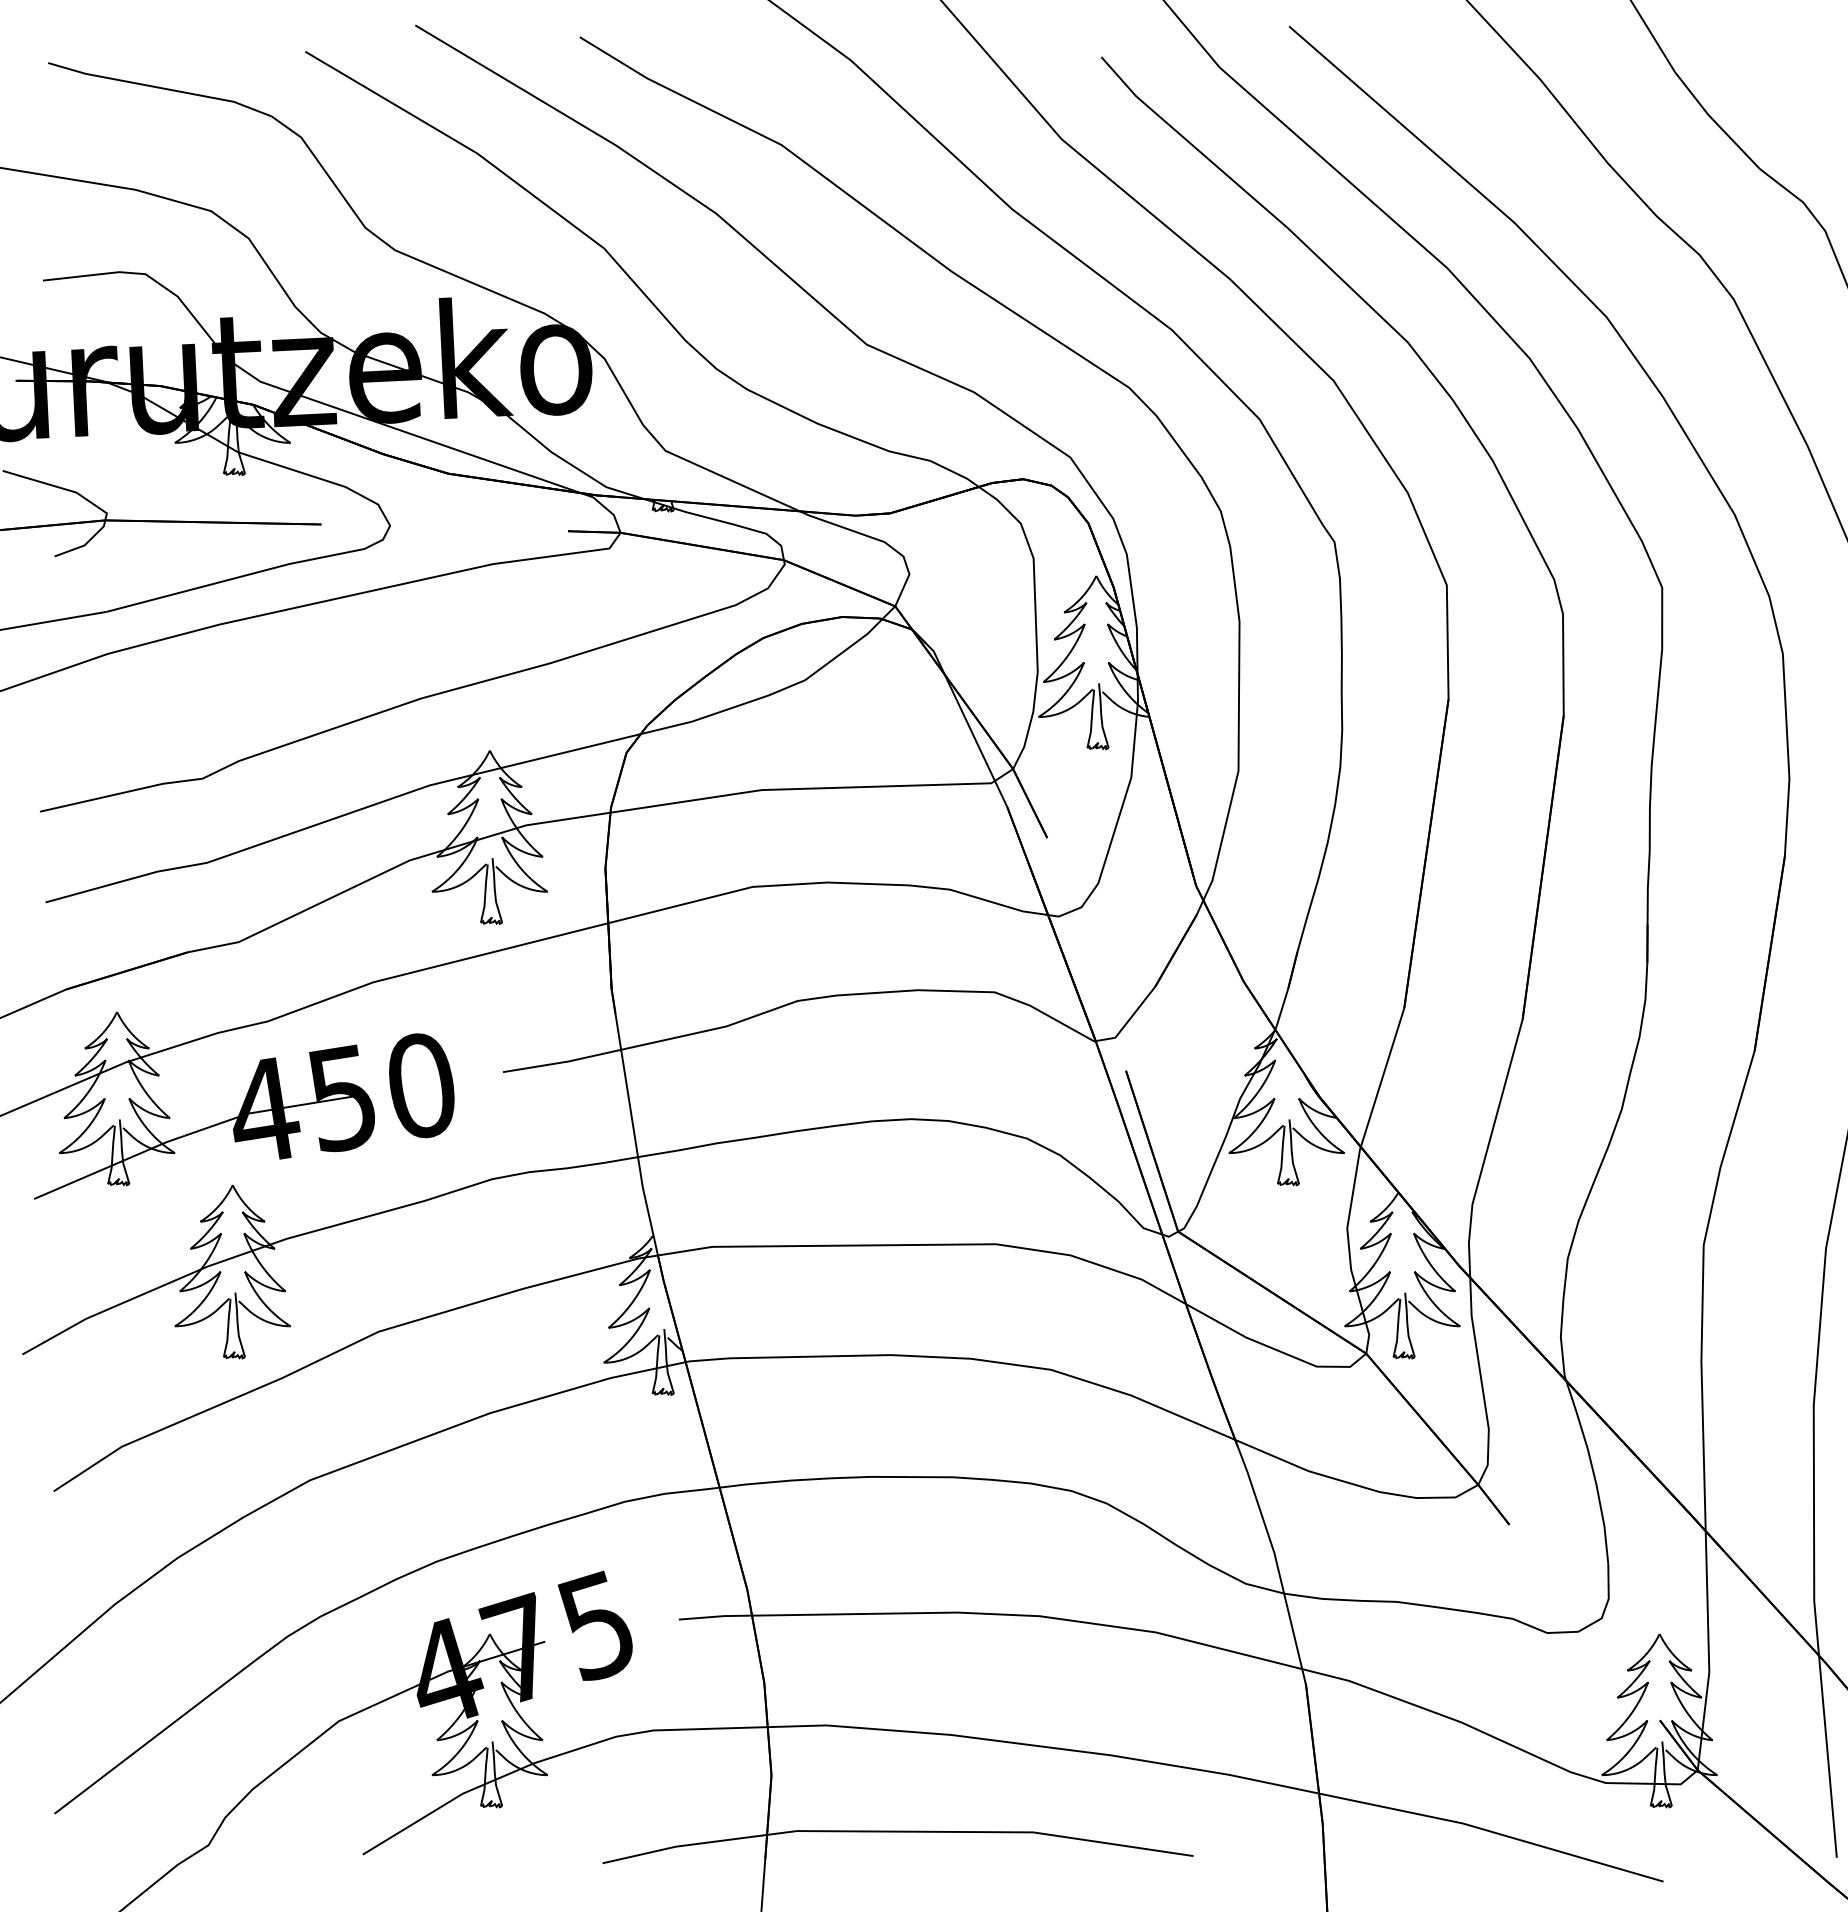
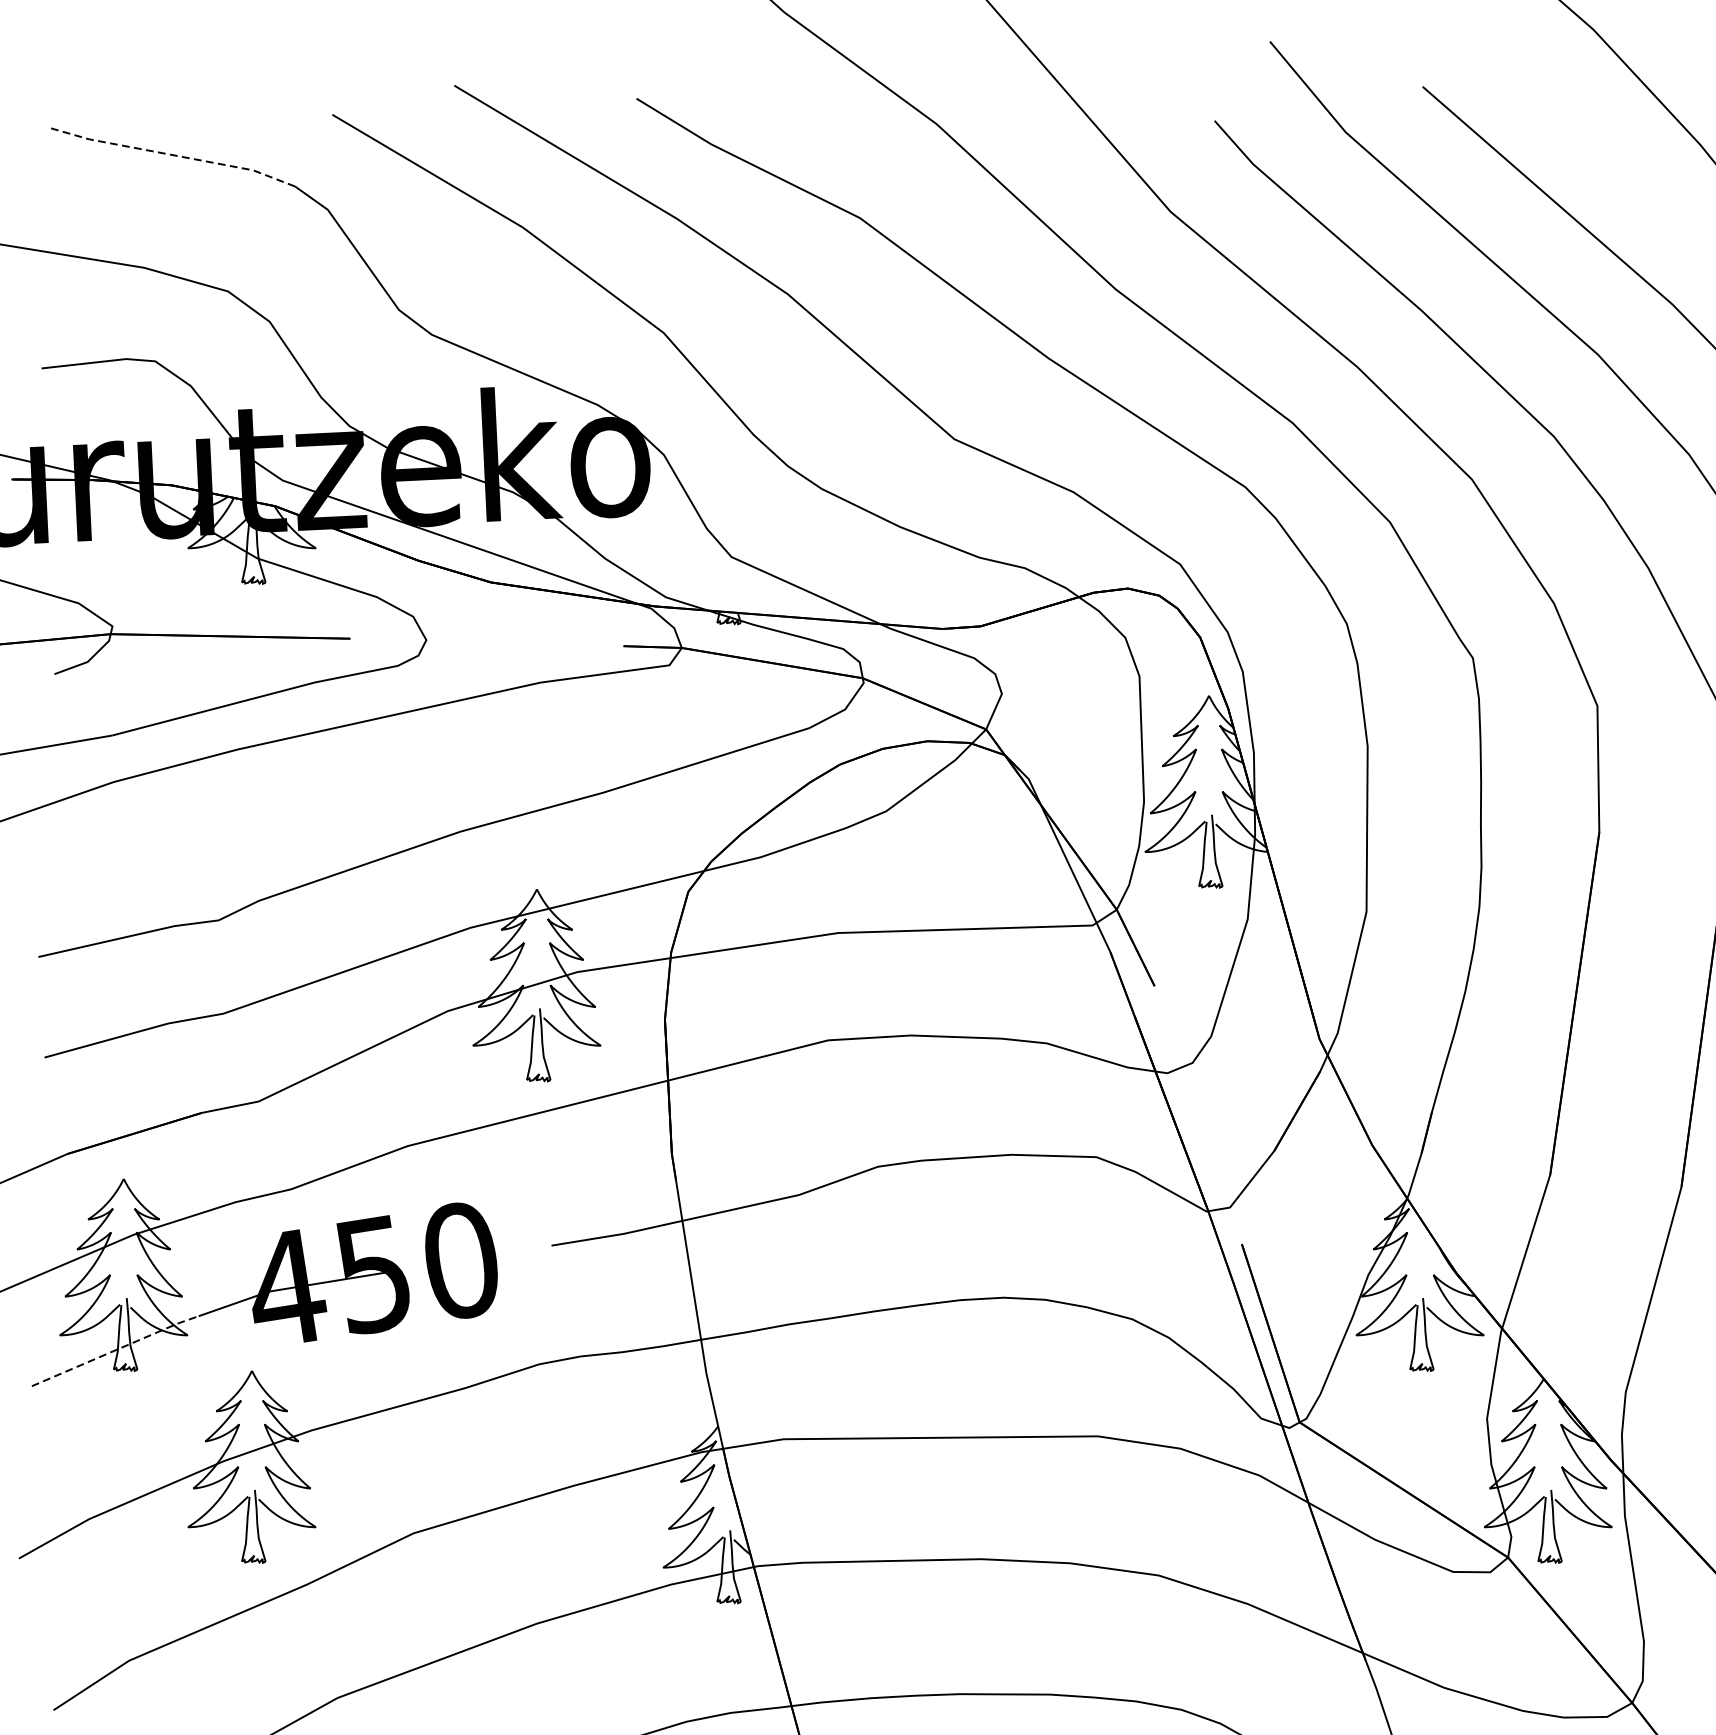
line: (160, 87) -> (171, 154), solid -> dashed
line: (110, 1166) -> (116, 1350), solid -> dashed

